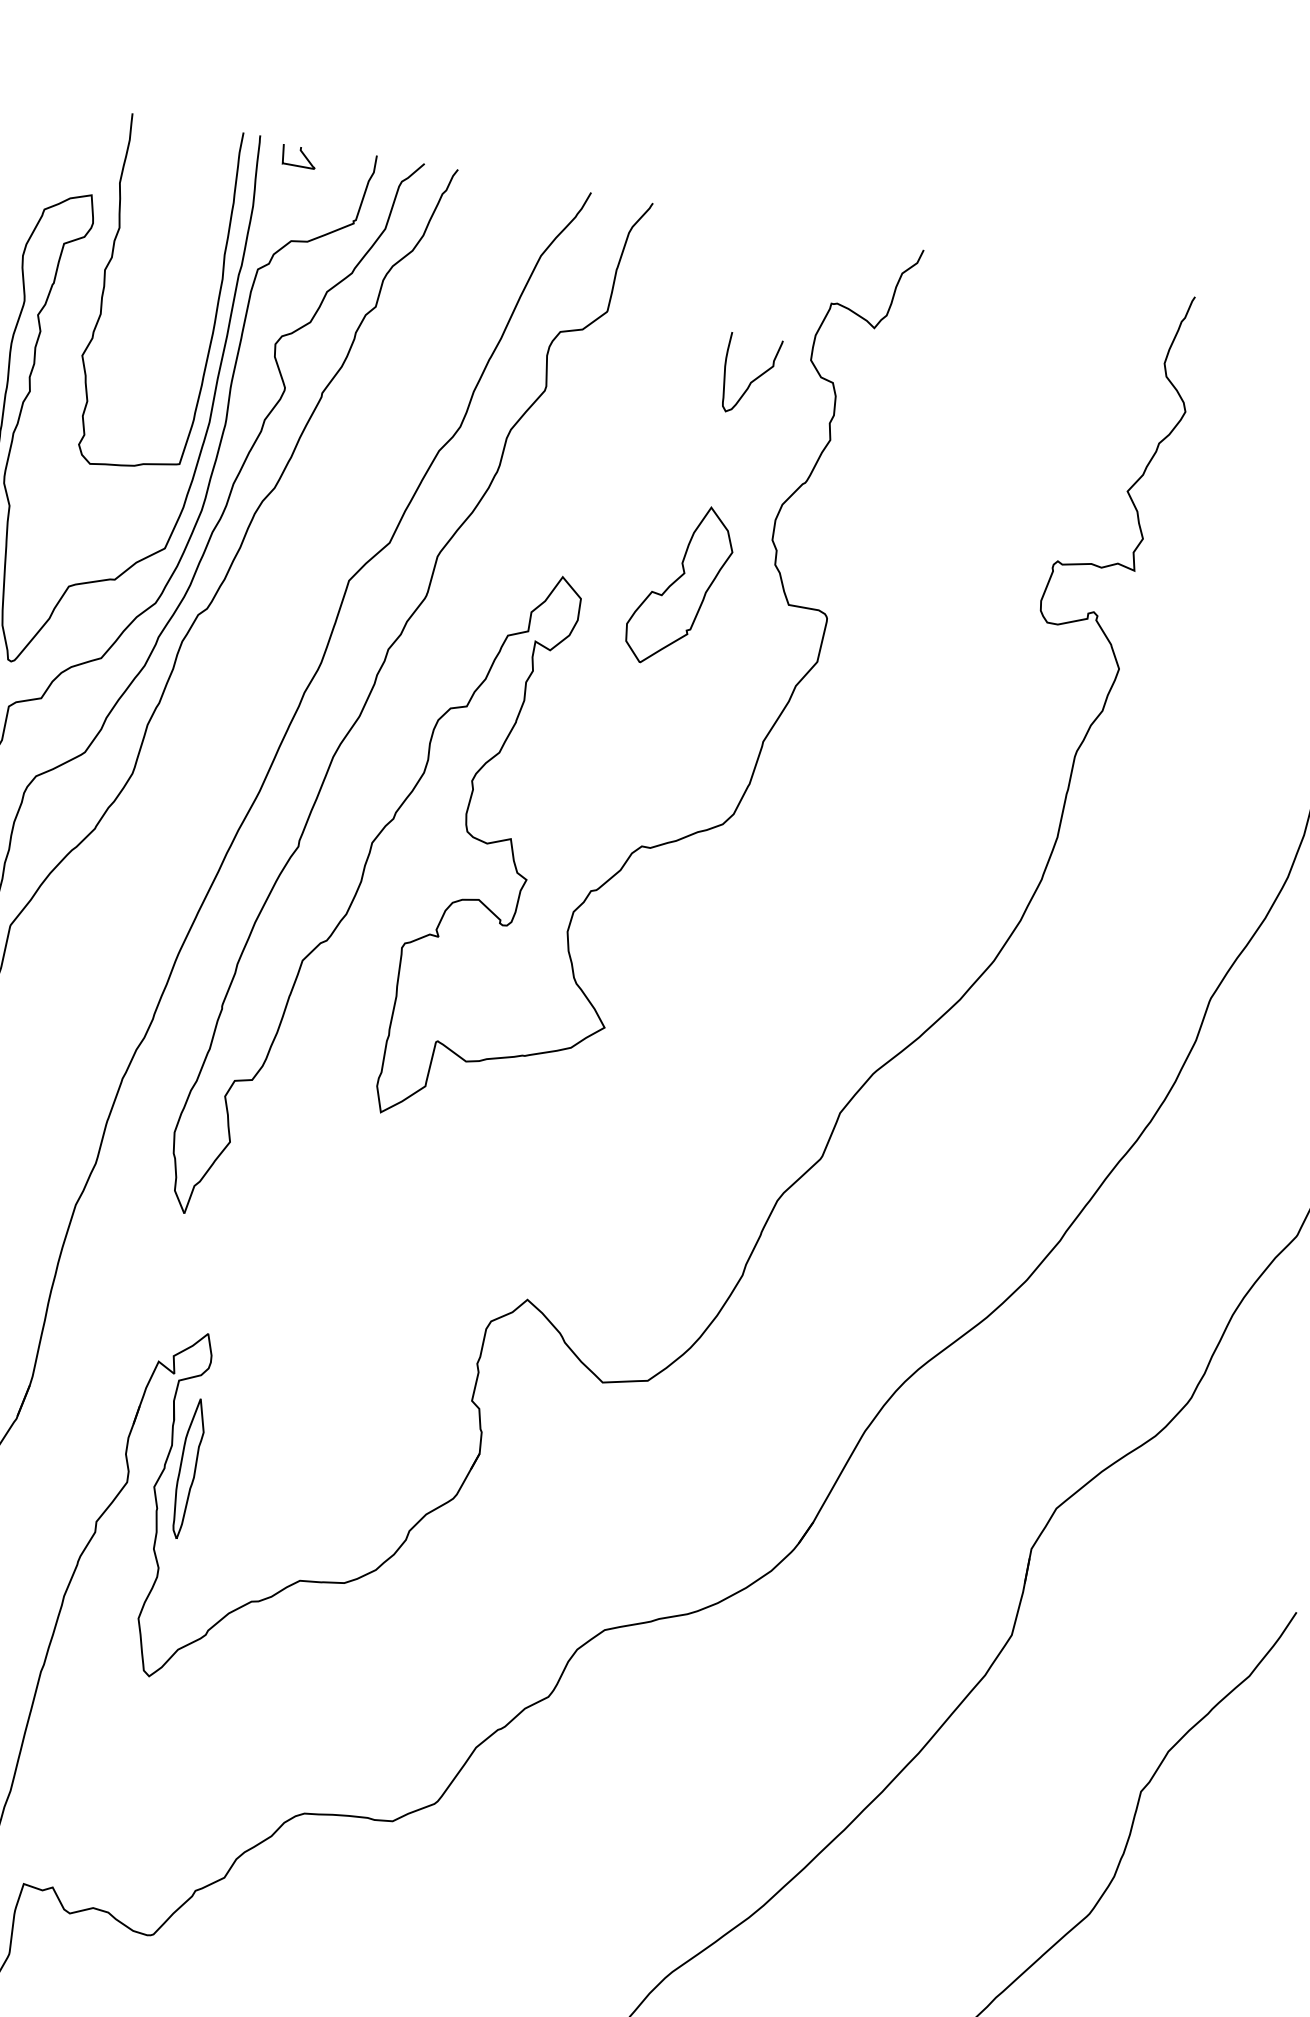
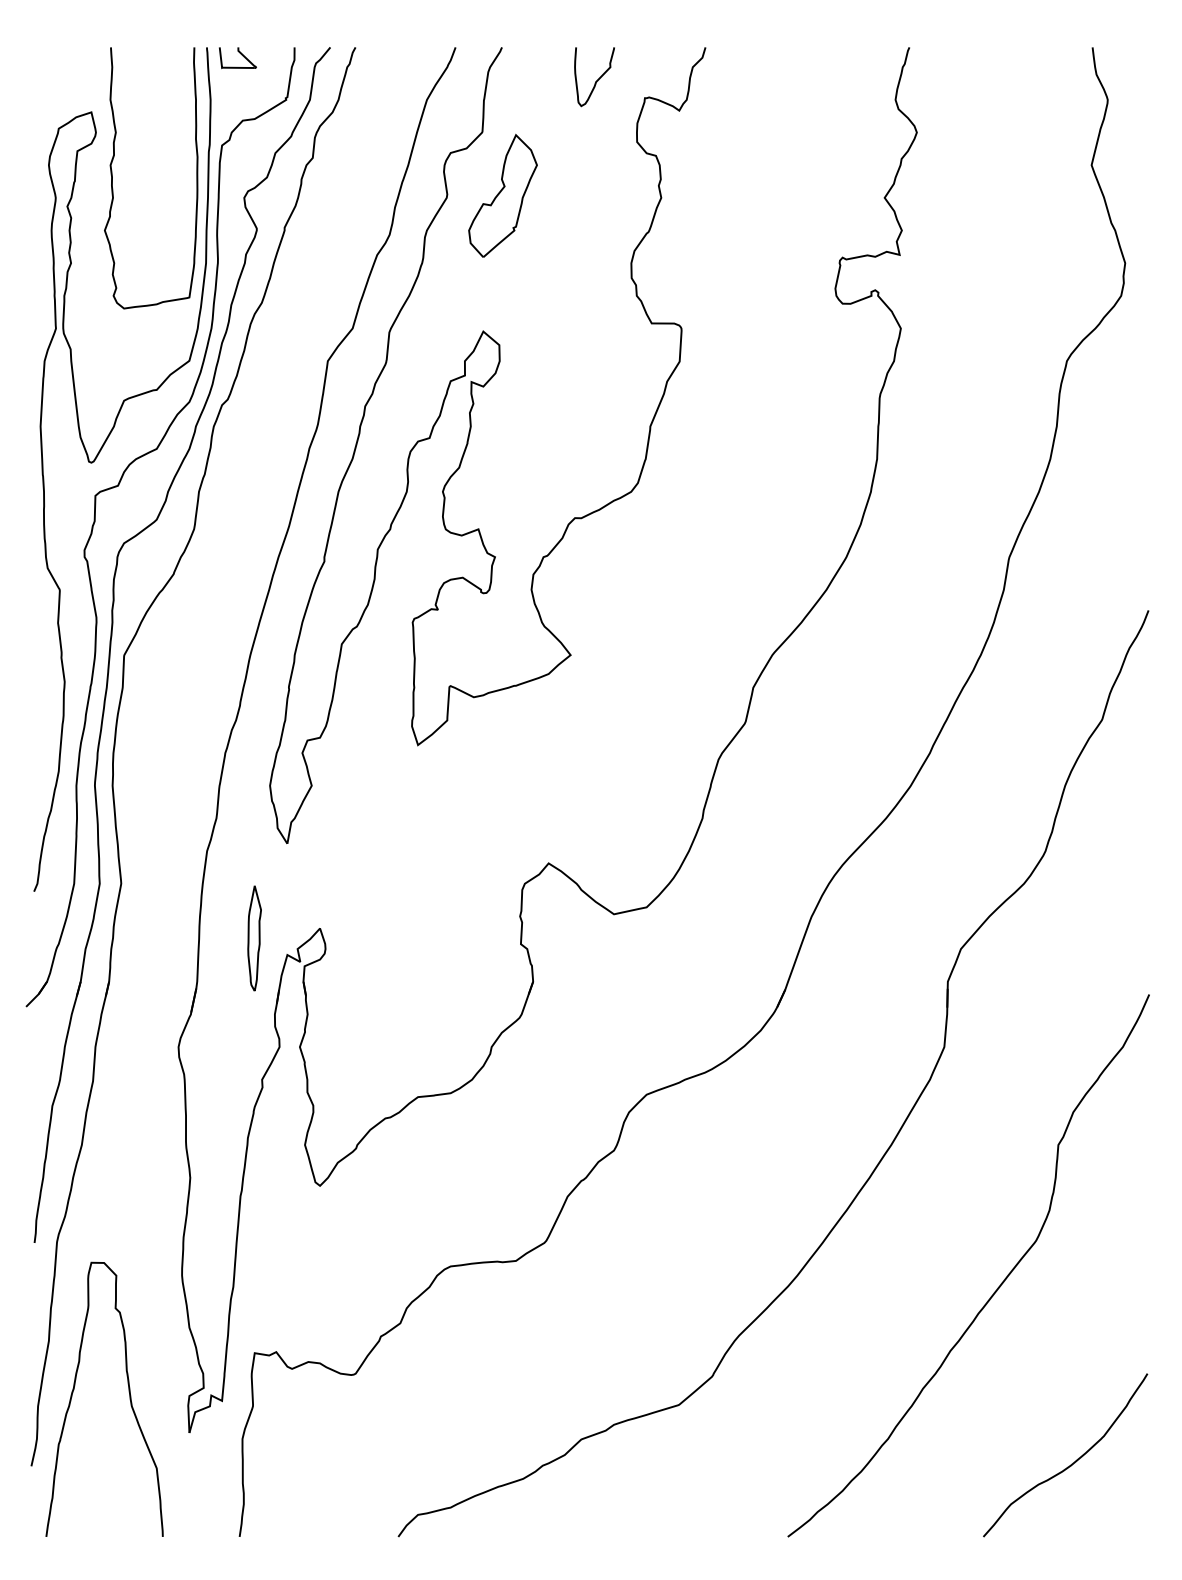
part: (298, 157) -> (237, 58), size x1.43
curve: (753, 379) -> (597, 79), moved
part: (679, 584) -> (502, 195), moved
part: (188, 1468) -> (254, 938), moved

